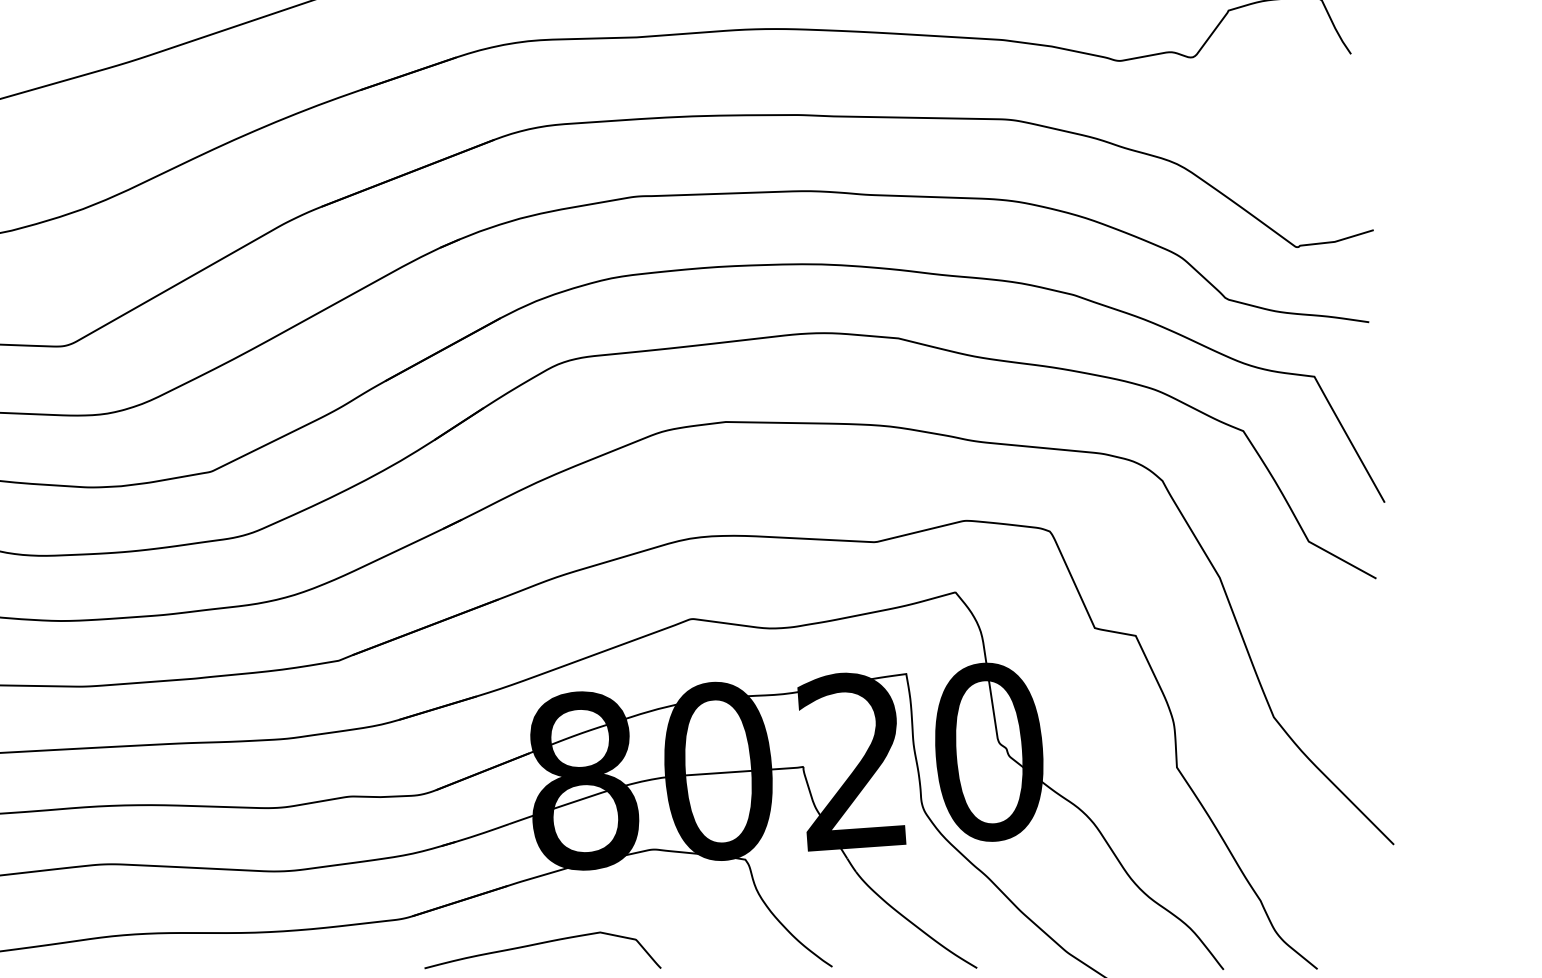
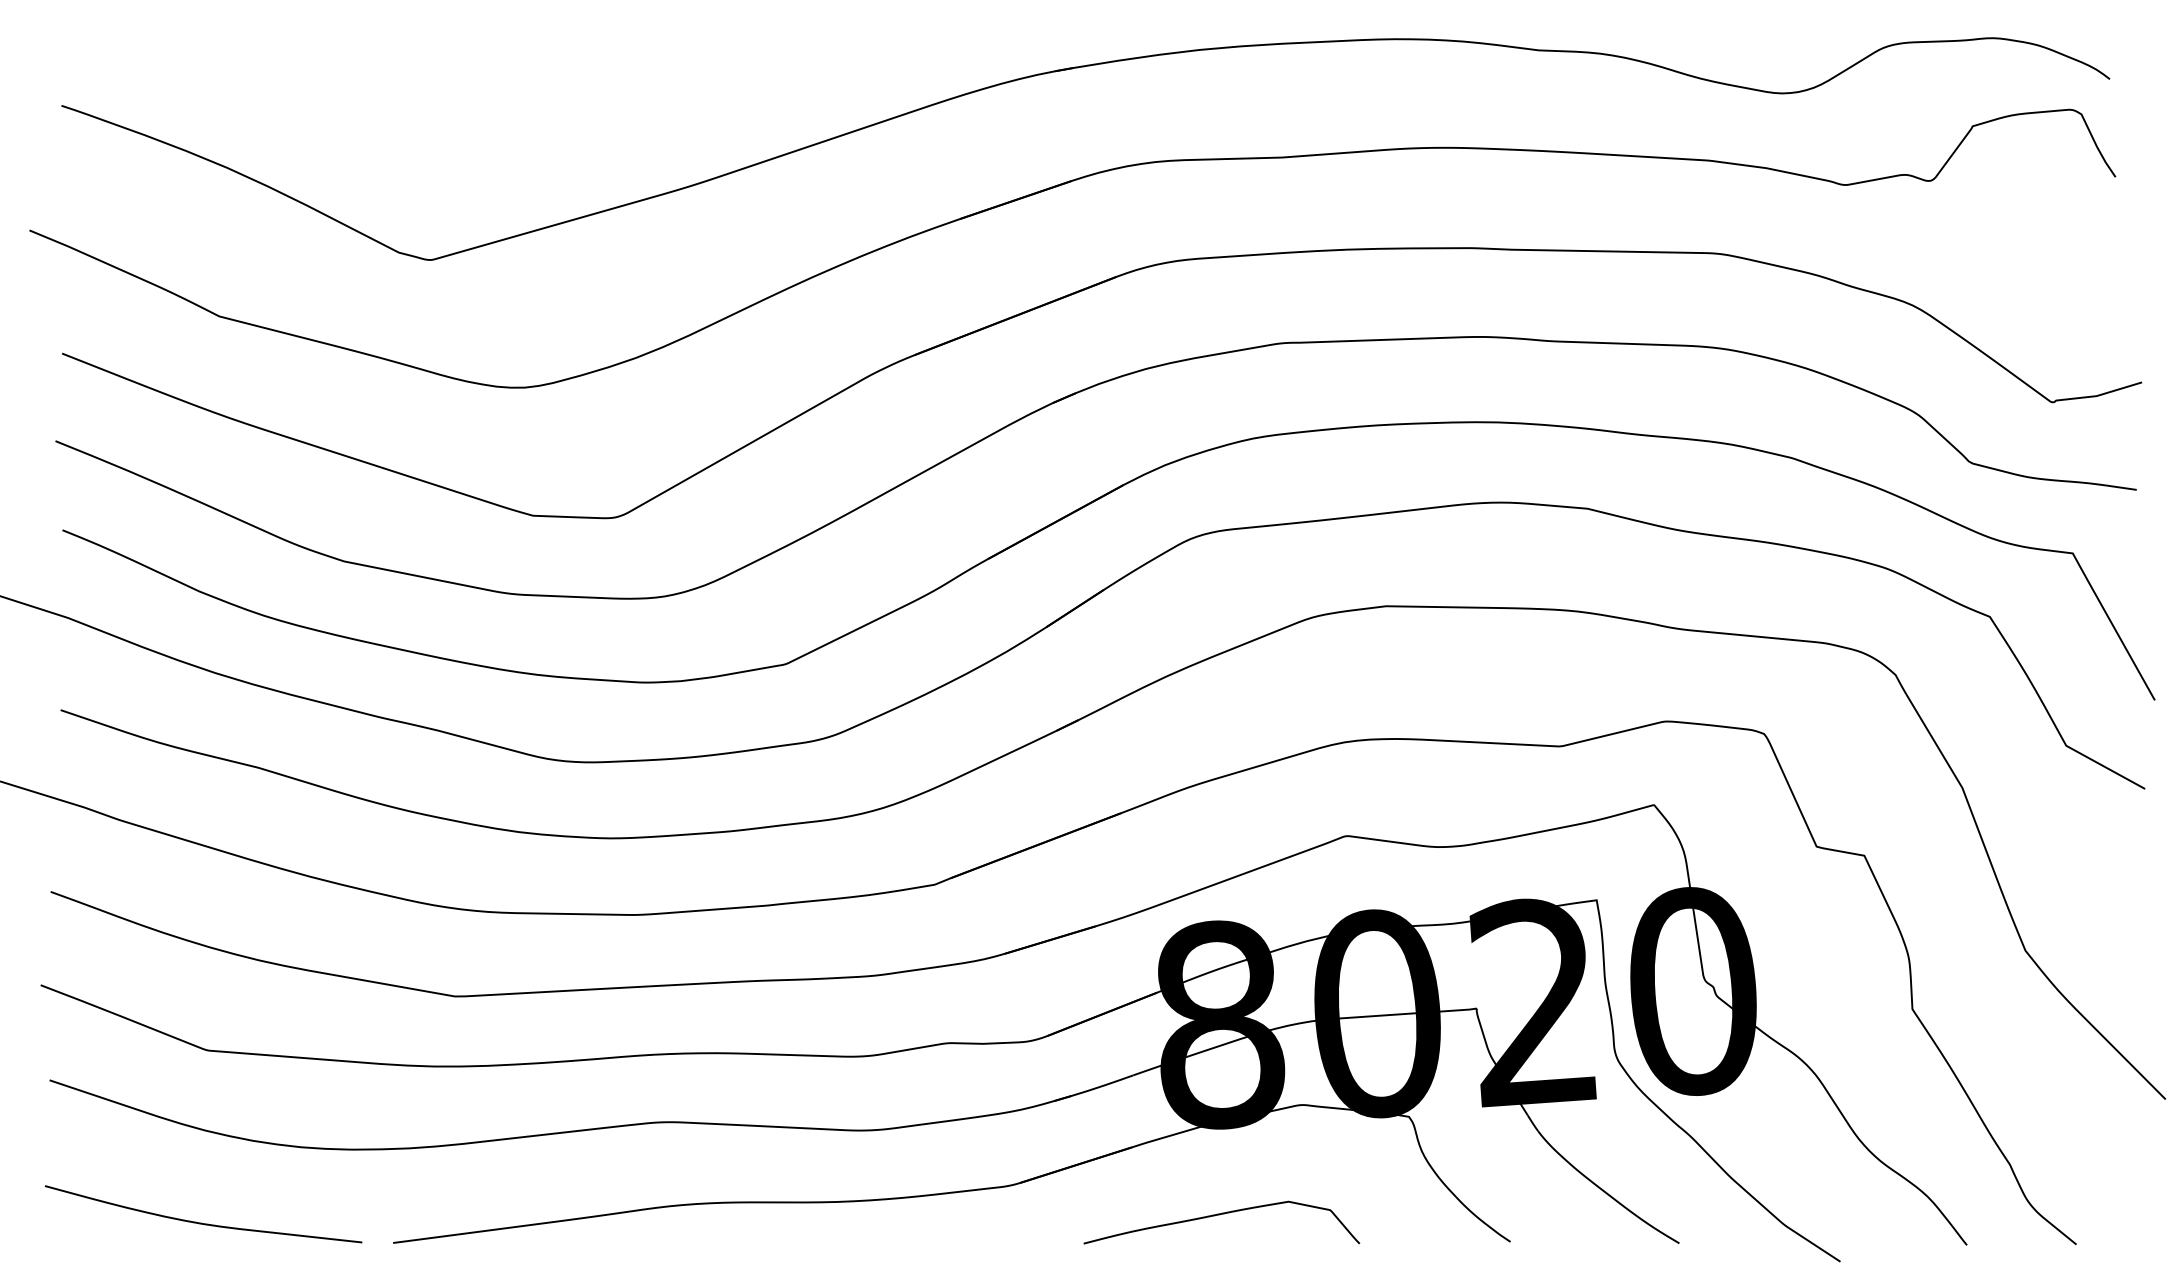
curve: (540, 944) -> (1219, 1215), moved

